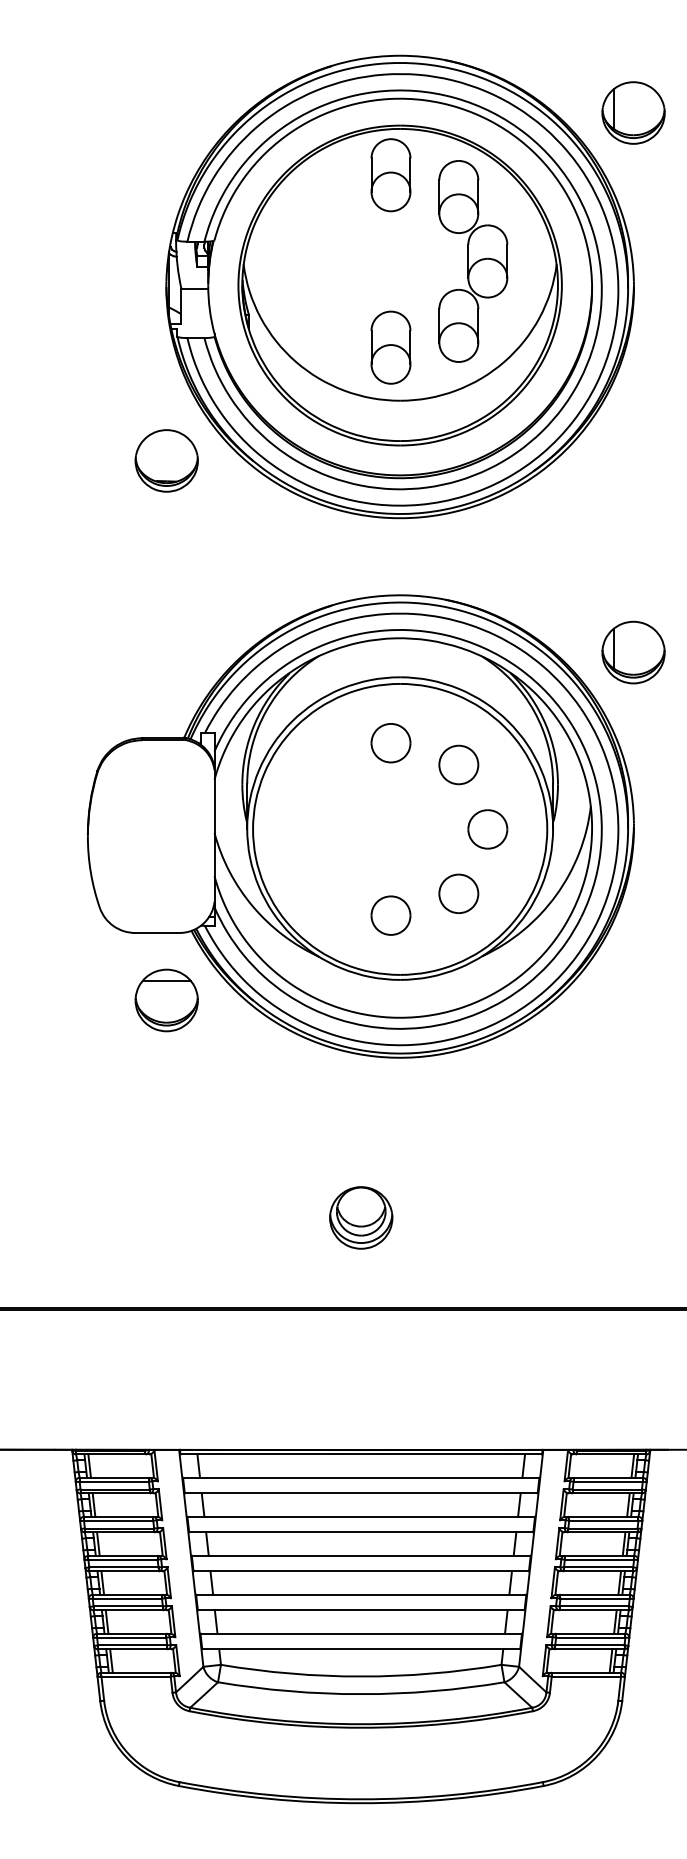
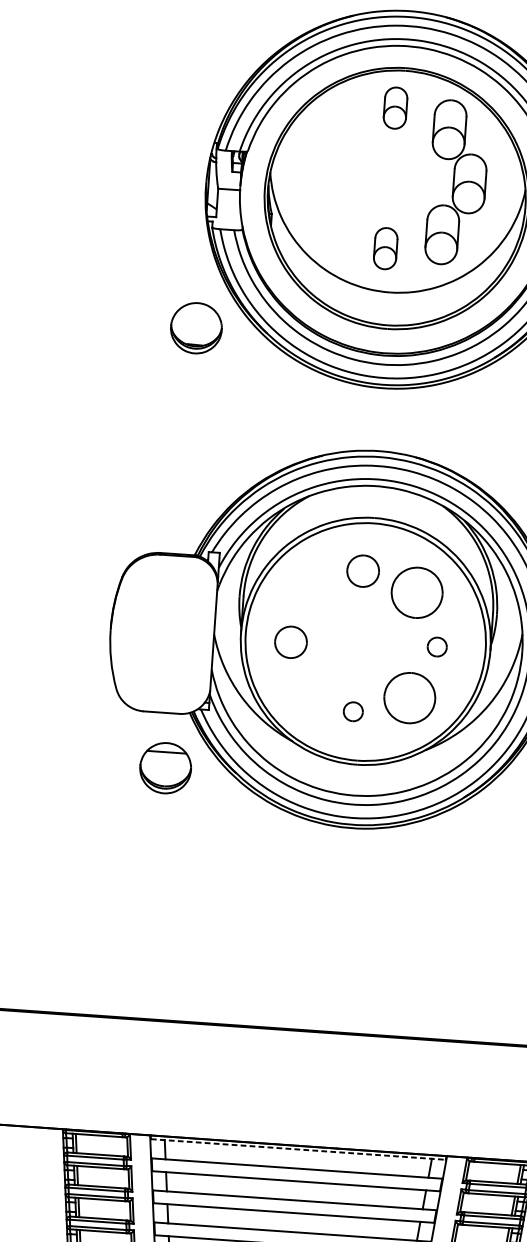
part: (390, 175) -> (395, 108), size x0.7
part: (390, 347) -> (385, 248), size x0.7
part: (458, 764) -> (417, 592), size x1.6
part: (487, 829) -> (436, 647), size x0.6
part: (308, 836) -> (290, 642), added
part: (458, 893) -> (409, 697), size x1.6
part: (390, 915) -> (352, 711), size x0.6
part: (361, 1217) -> (312, 956), removed
line: (361, 1454) -> (298, 1149), solid -> dashed

